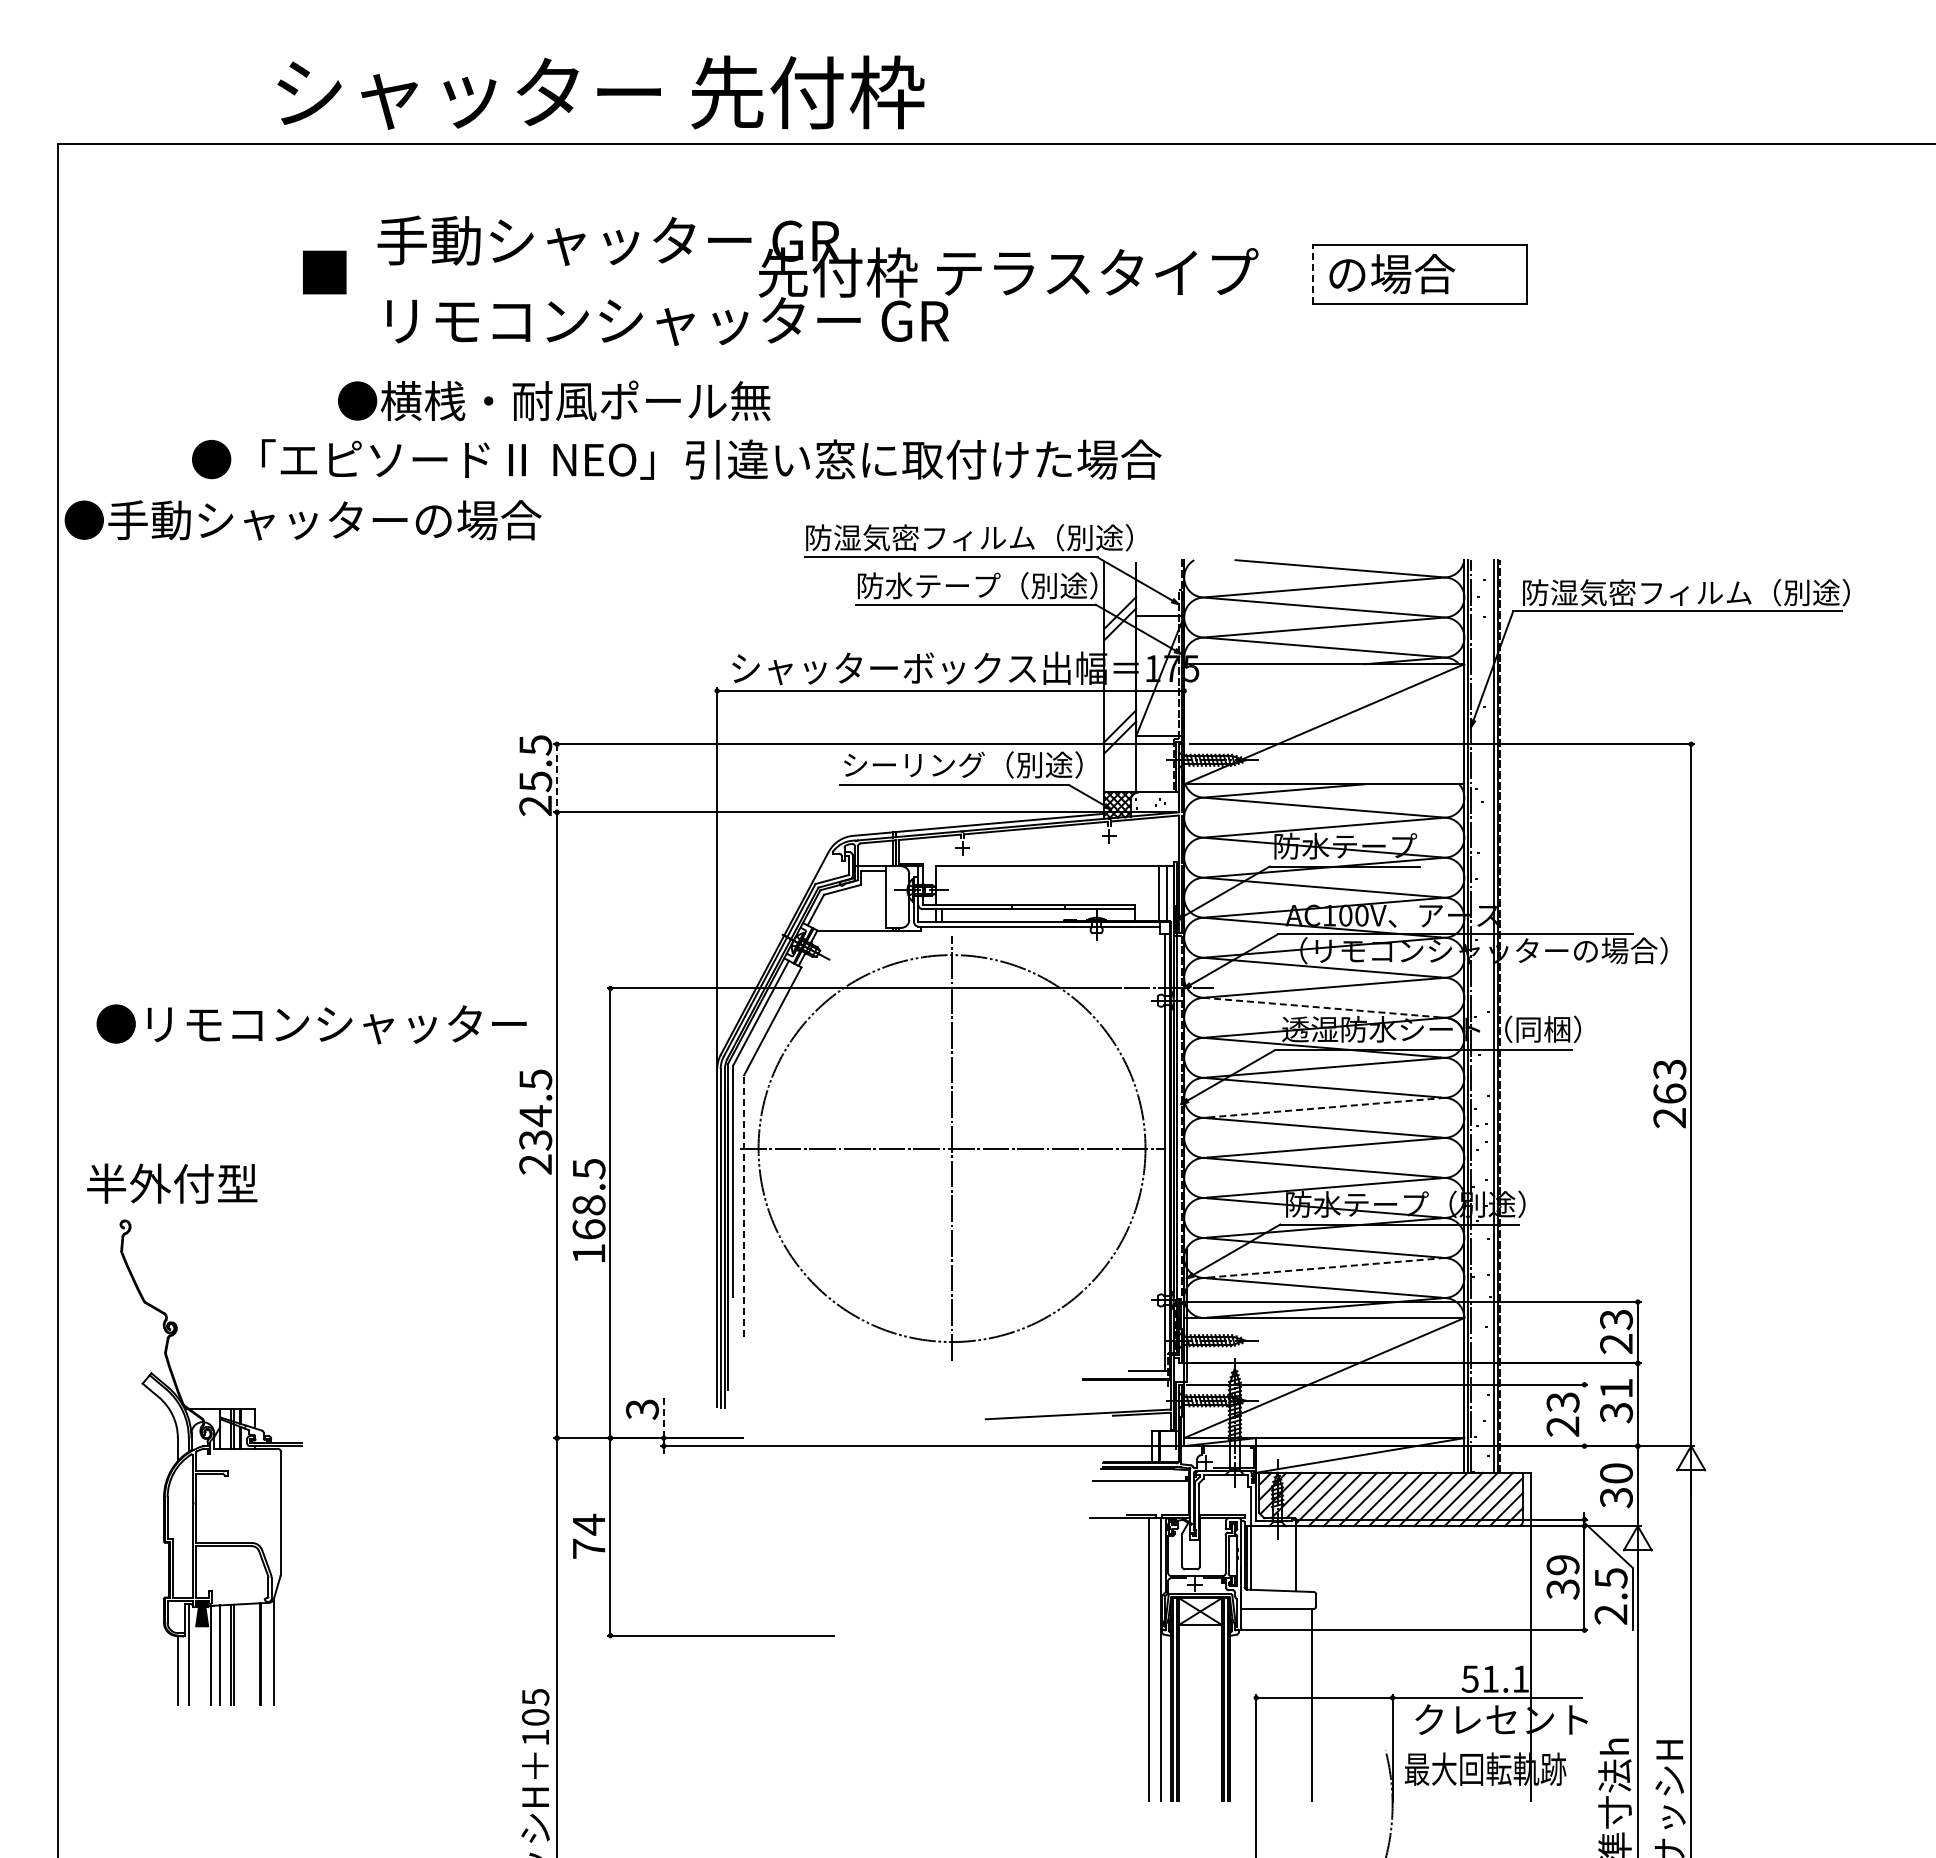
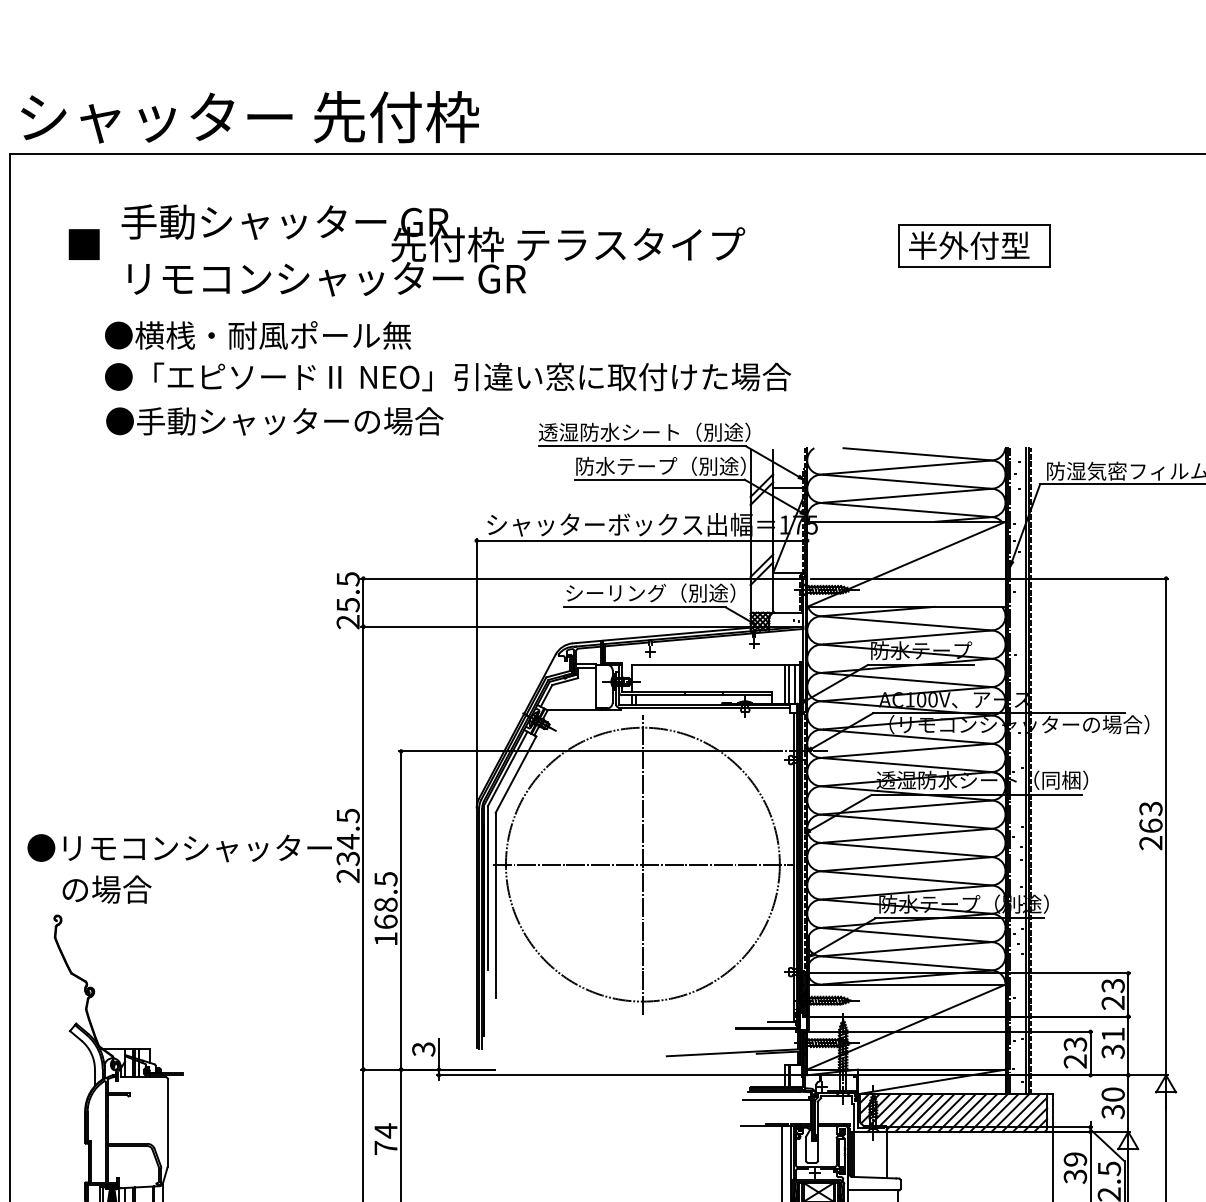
text: (600, 92) -> (249, 117), moved
line: (1313, 273) -> (898, 245), dashed -> solid
text: (1413, 273) -> (969, 245), の場合 -> 半外付型
text: (780, 280) -> (406, 250), moved
text: (554, 400) -> (258, 335), moved
text: (302, 520) -> (274, 421), moved
text: (968, 537) -> (654, 432), 防湿気密フィルム（別途） -> 透湿防水シート（別途）
line: (557, 778) -> (363, 602), dashed -> solid
line: (1152, 893) -> (784, 684), added
line: (1323, 1007) -> (905, 764), dashed -> solid
text: (311, 1024) -> (179, 848), moved
line: (1324, 1107) -> (906, 835), dashed -> solid
text: (172, 1183) -> (91, 889), 半外付型 -> の場合
line: (744, 1205) -> (496, 904), dashed -> solid
line: (1324, 1267) -> (906, 948), dashed -> solid
line: (1584, 1415) -> (1090, 1053), added
line: (663, 1416) -> (438, 1054), dashed -> solid

